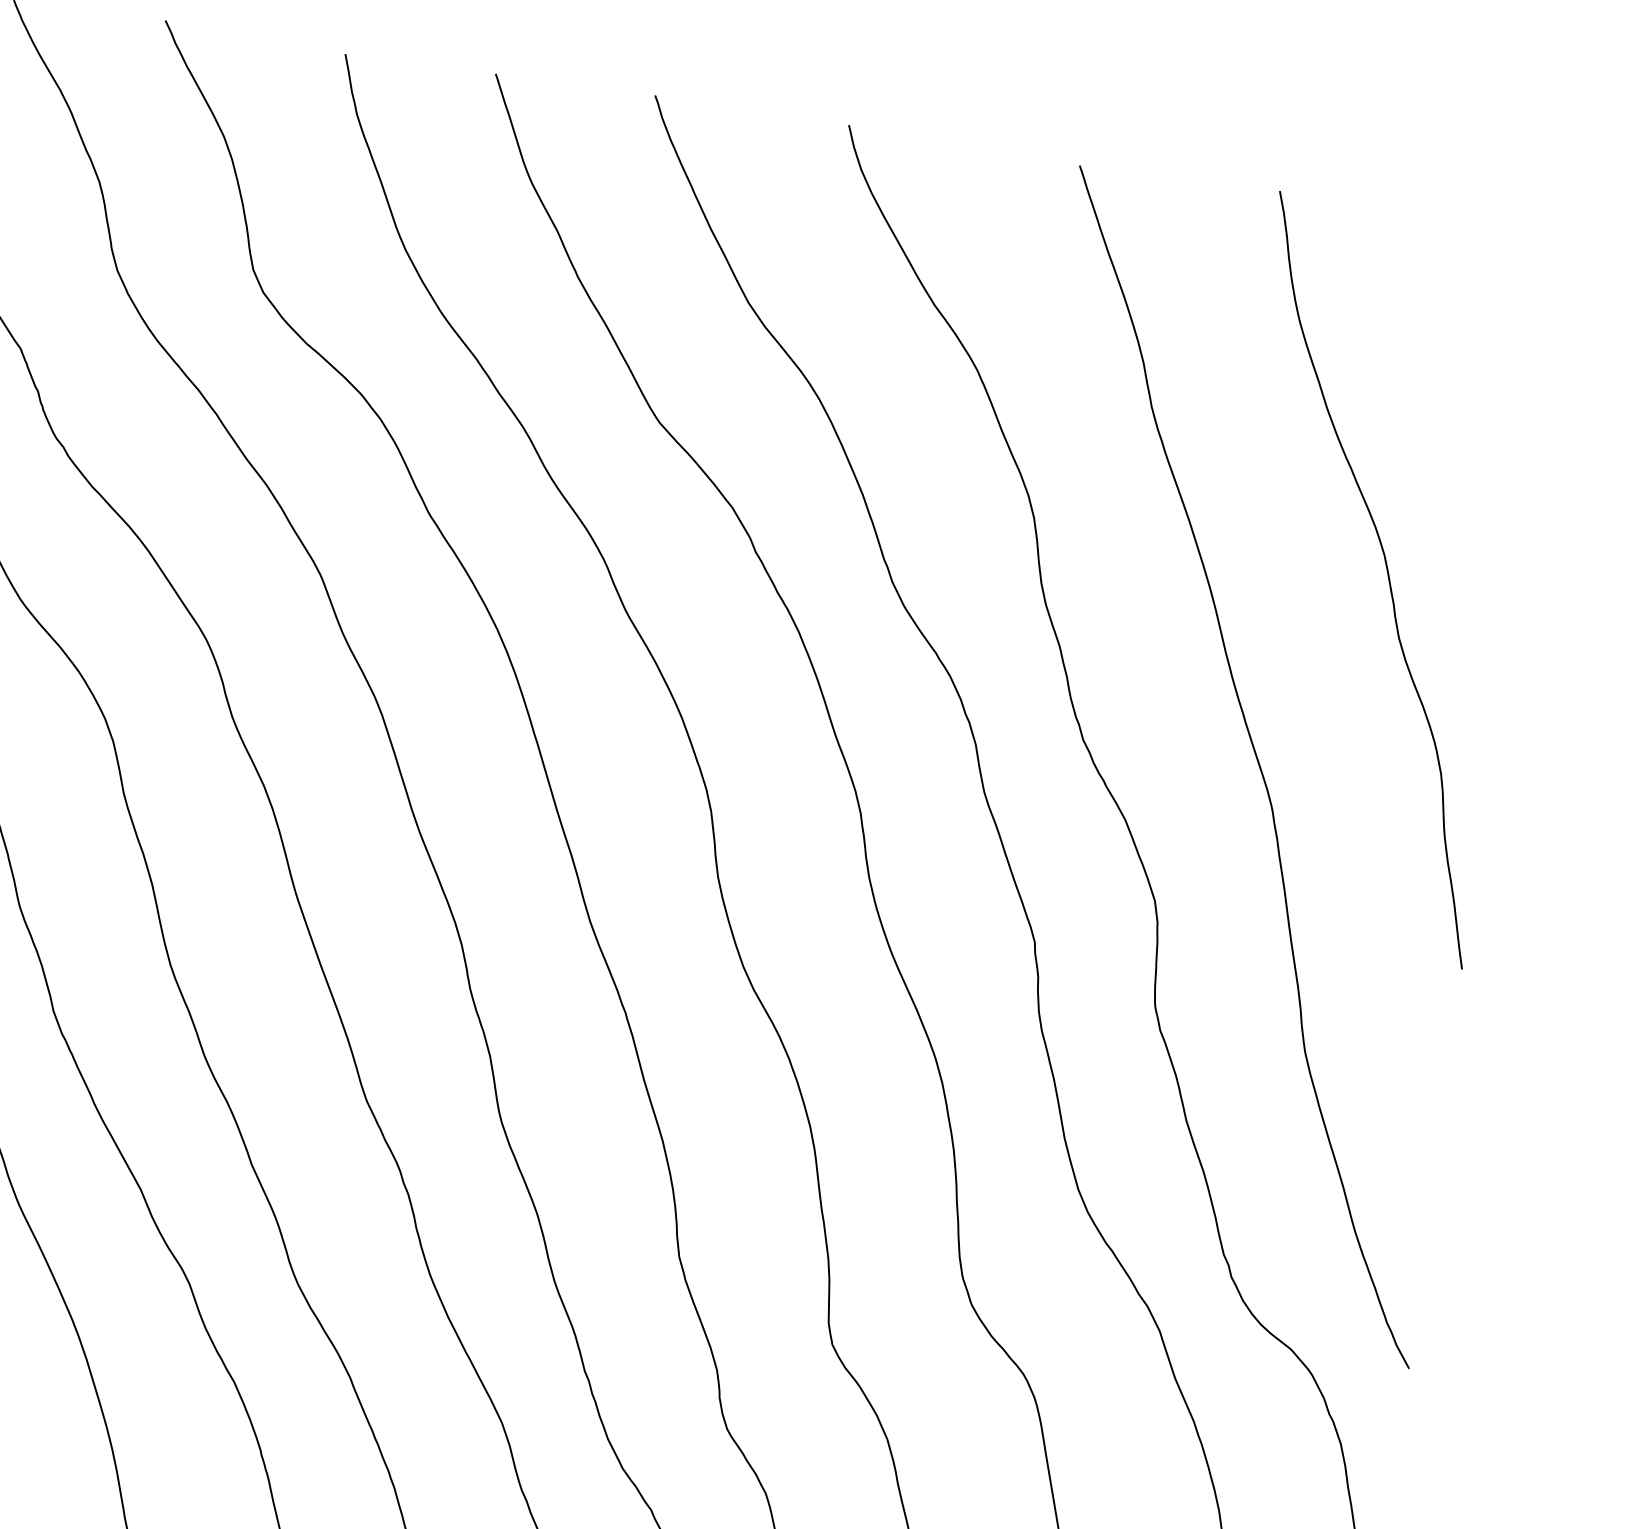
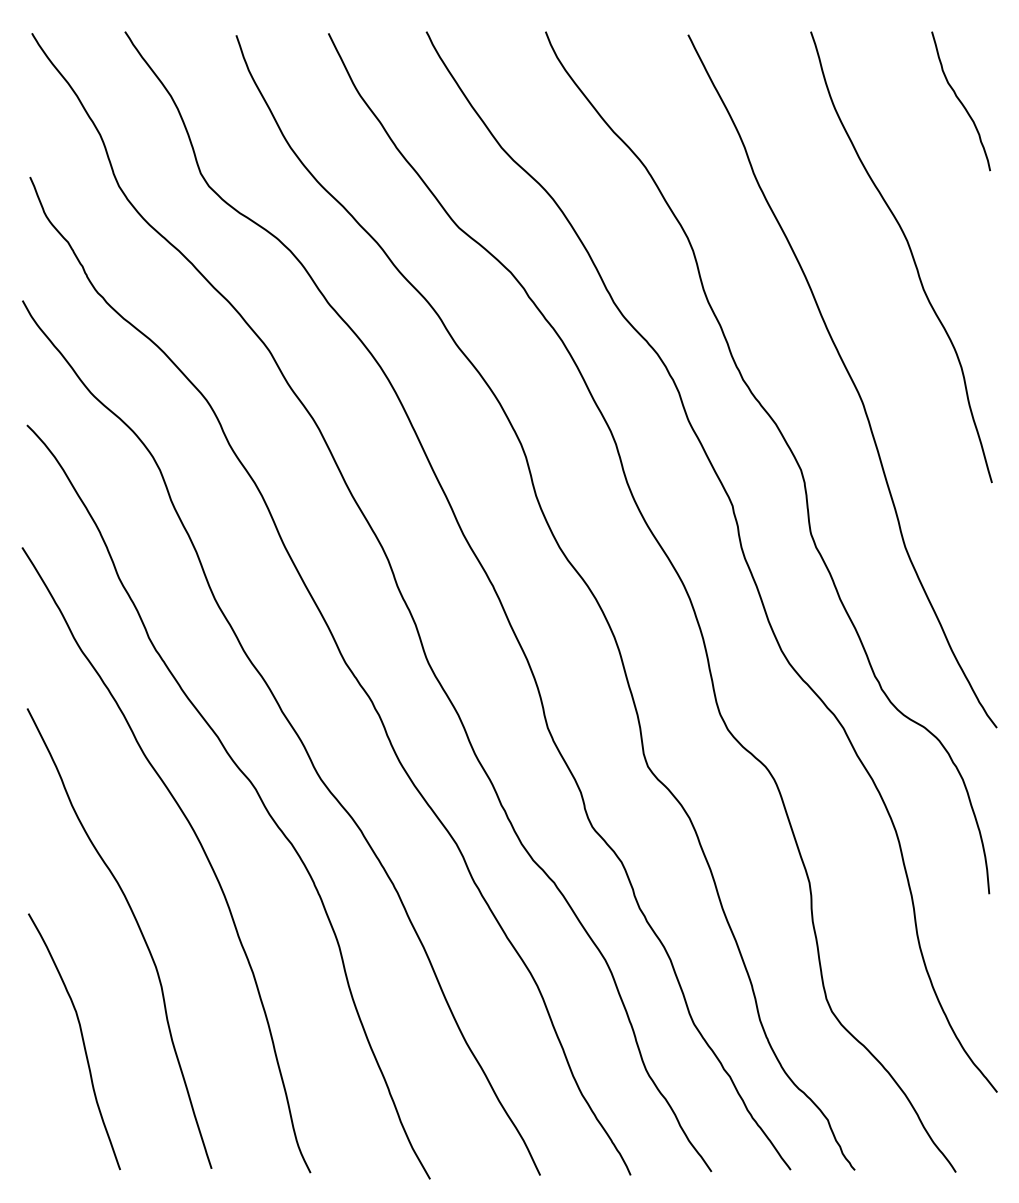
curve: (1505, 341) -> (960, 101), added

